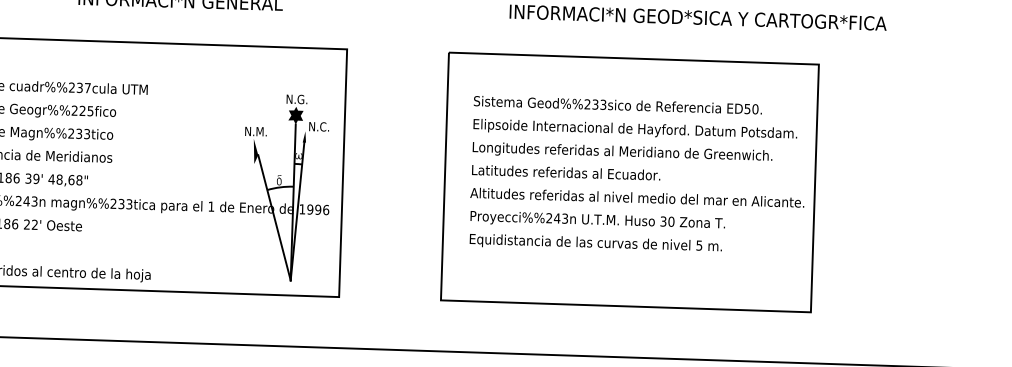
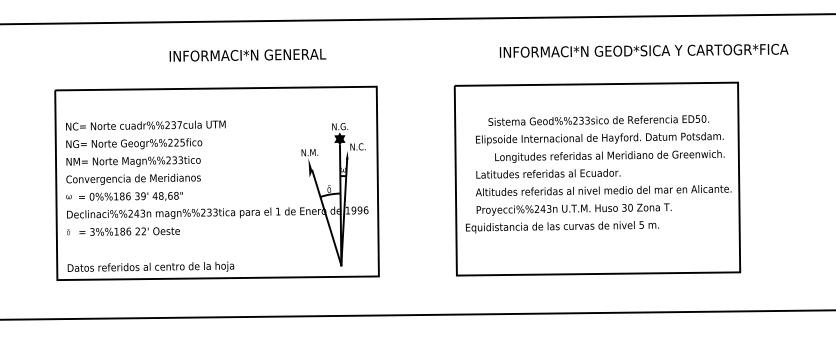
text: (617, 105) -> (598, 120), moved
text: (622, 152) -> (609, 156), moved
text: (595, 244) -> (562, 227), moved

